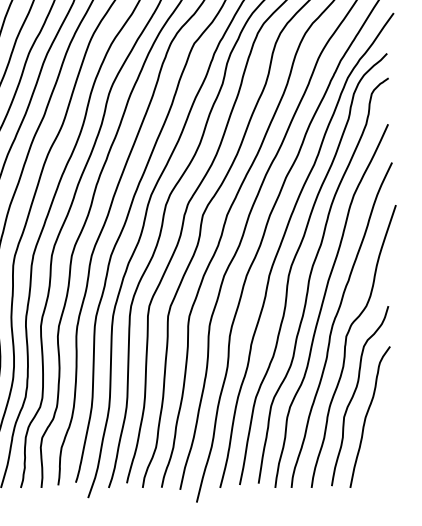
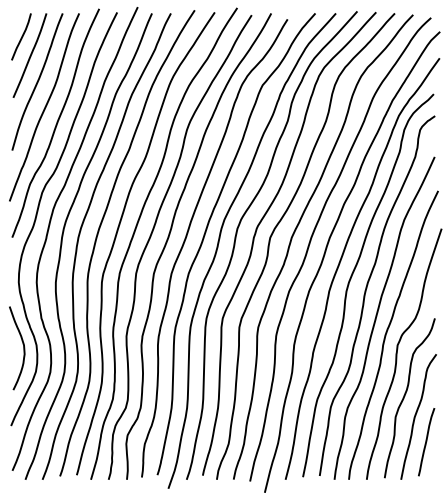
curve: (378, 445) -> (426, 442), added

